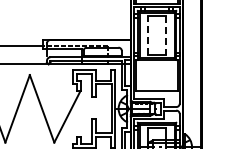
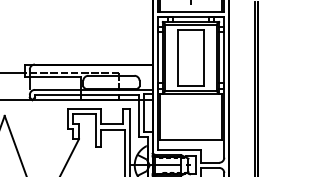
line: (148, 34) -> (178, 56), dashed -> solid
line: (165, 35) -> (203, 57), dashed -> solid

